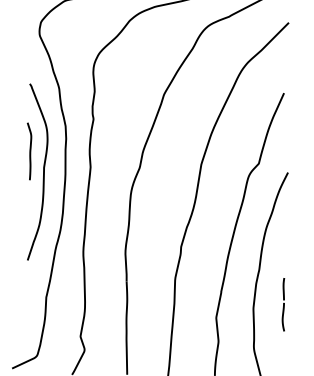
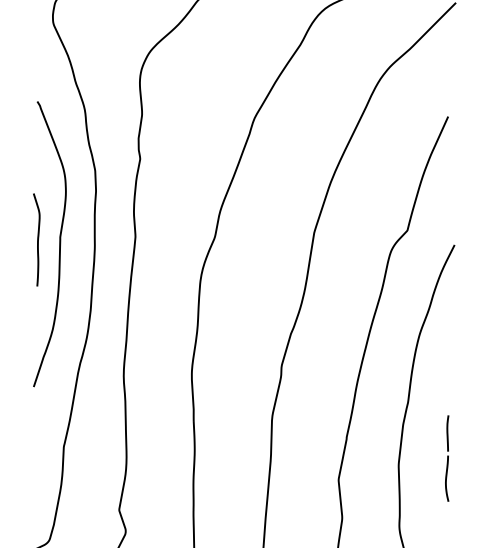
curve: (29, 151) -> (36, 240), moved

